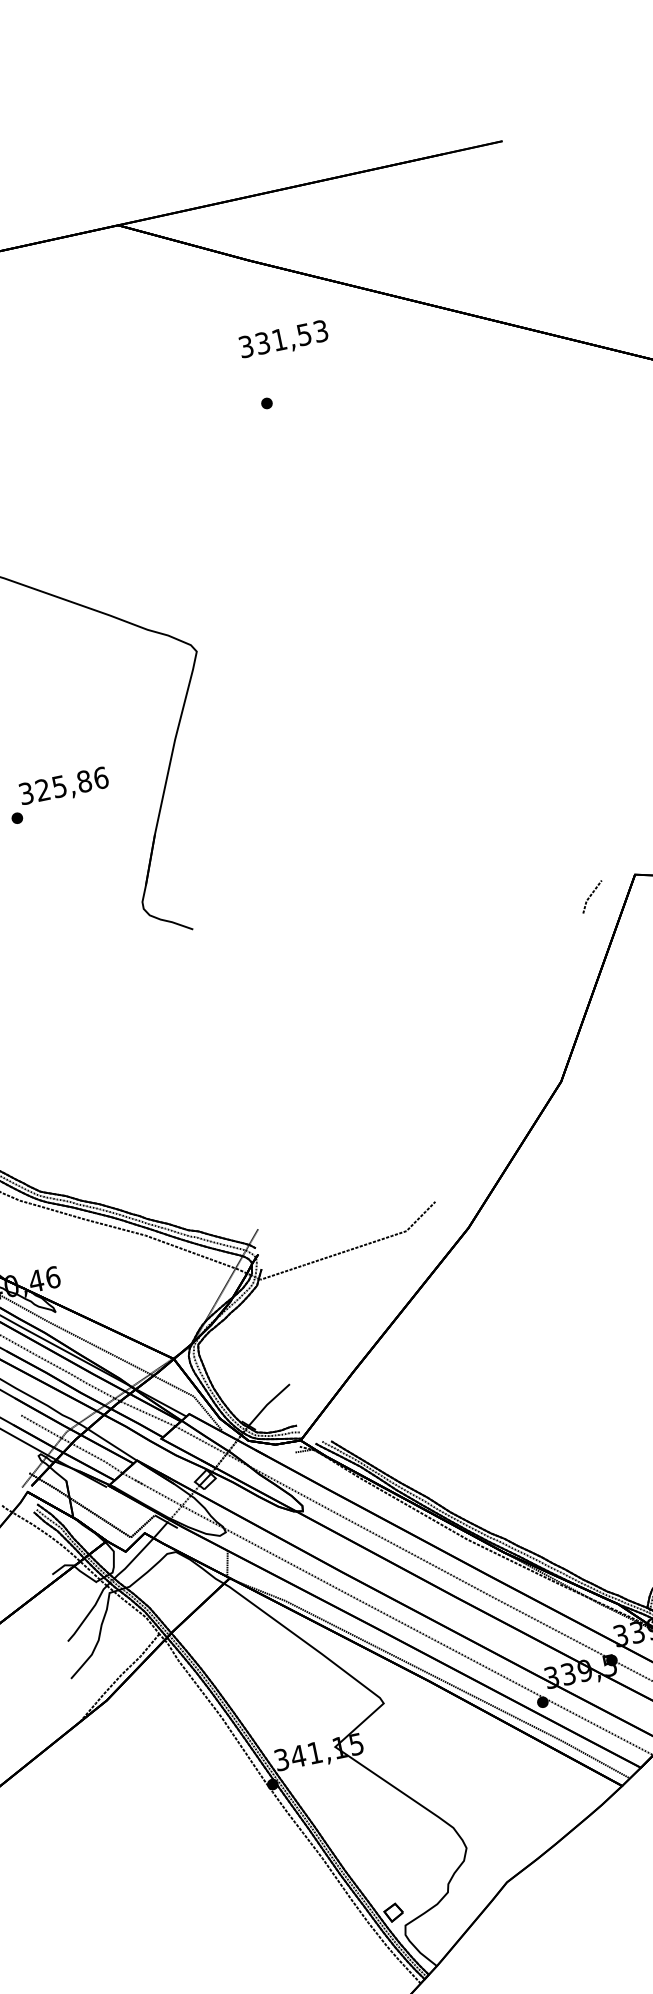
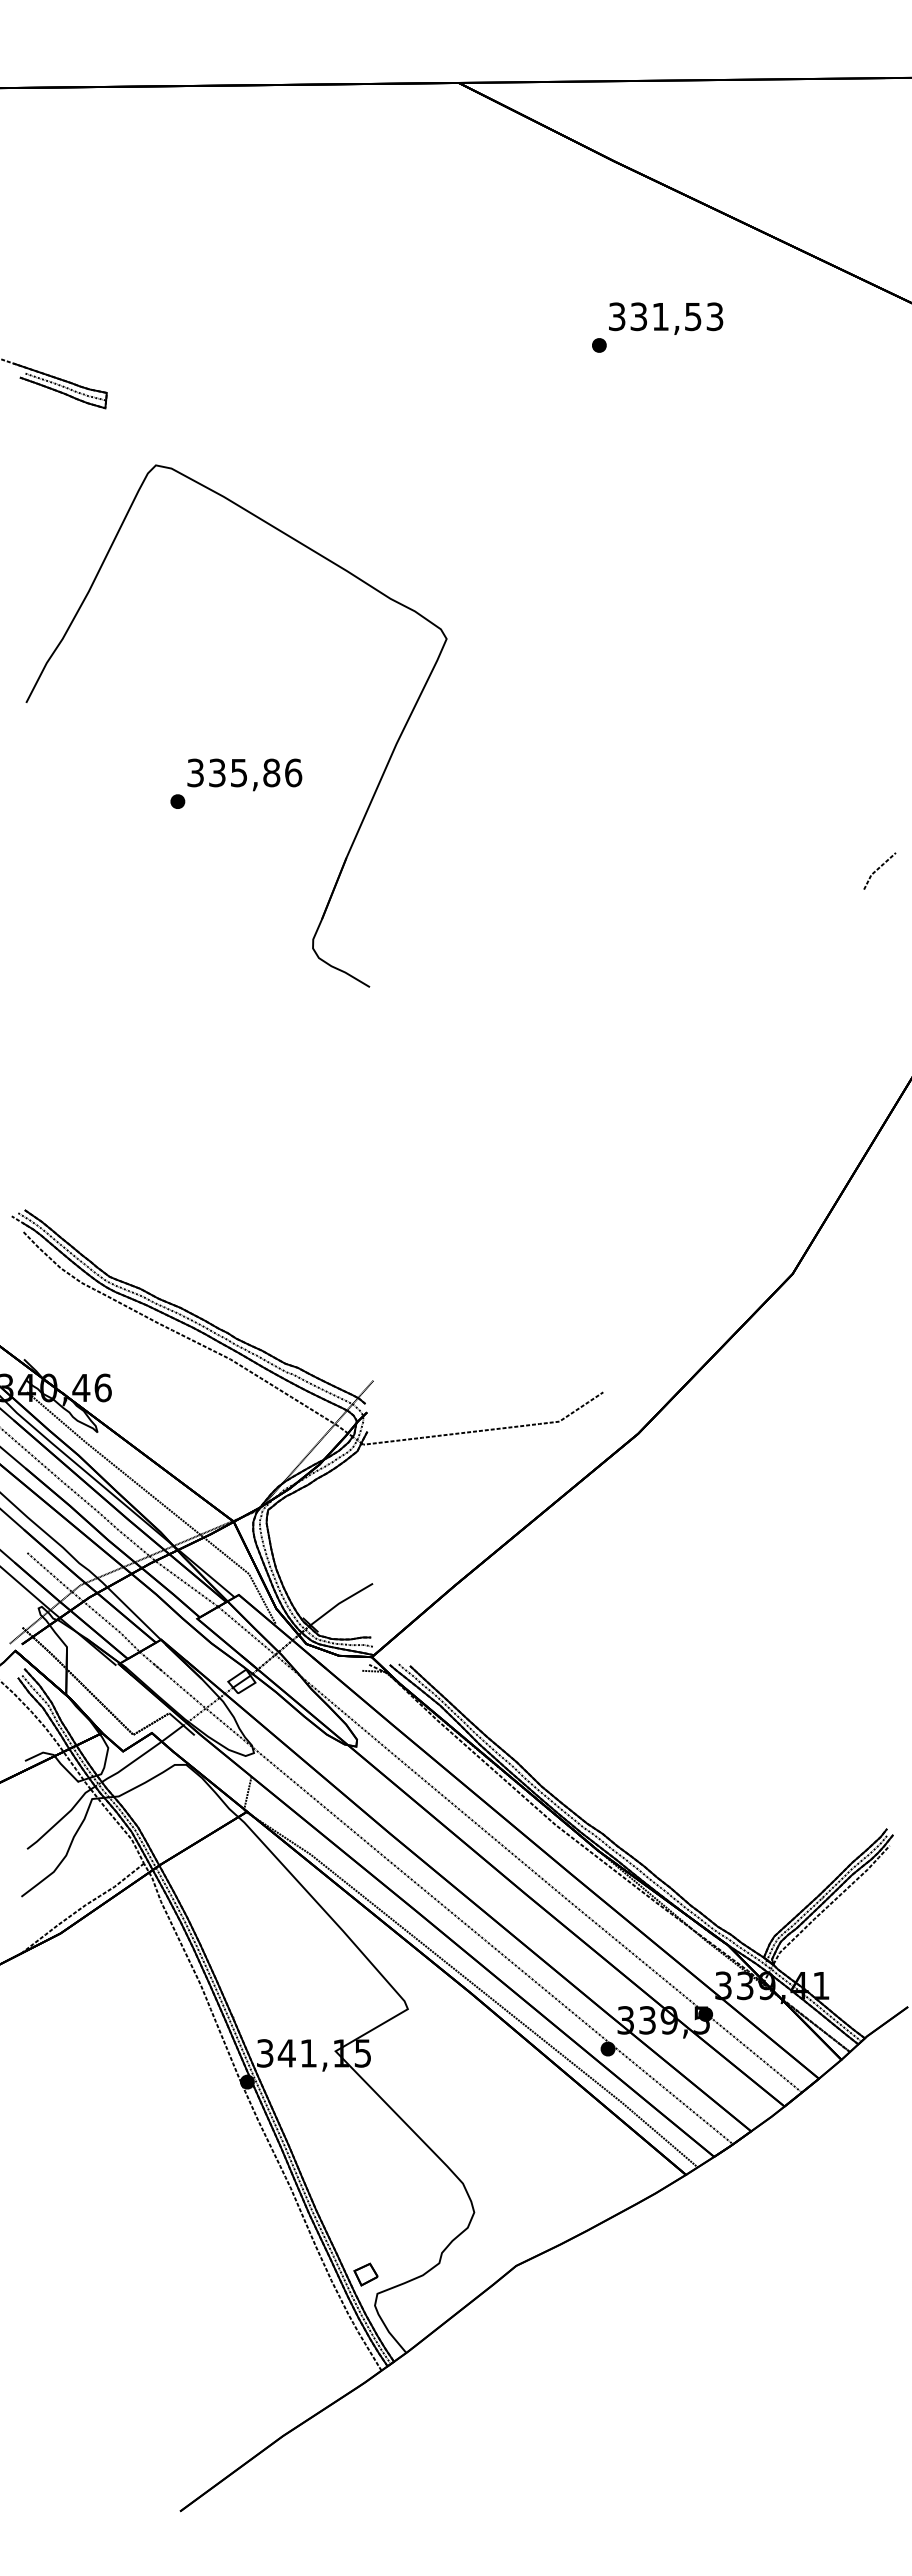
text: (284, 340) -> (666, 318), moved
text: (43, 789) -> (217, 772), 325,86 -> 335,86
line: (591, 895) -> (878, 869), moved

